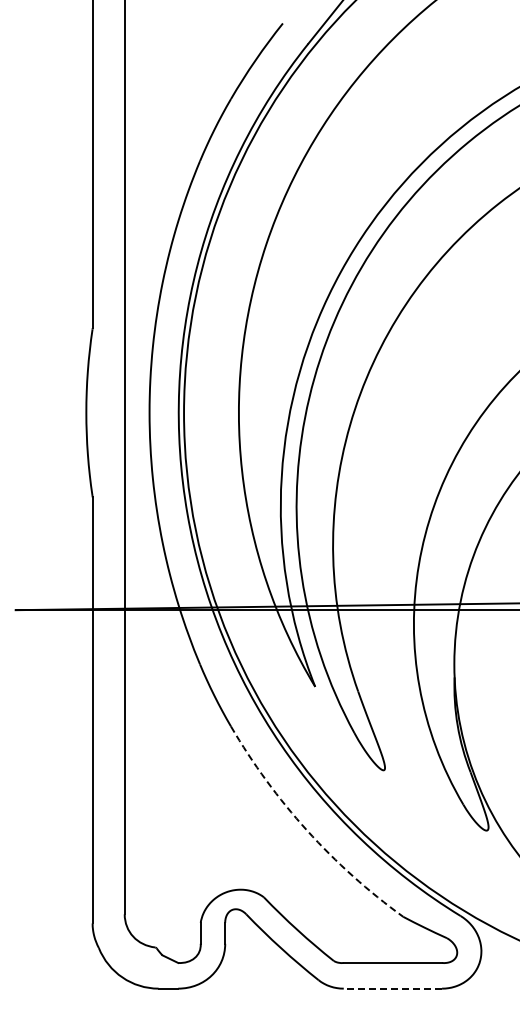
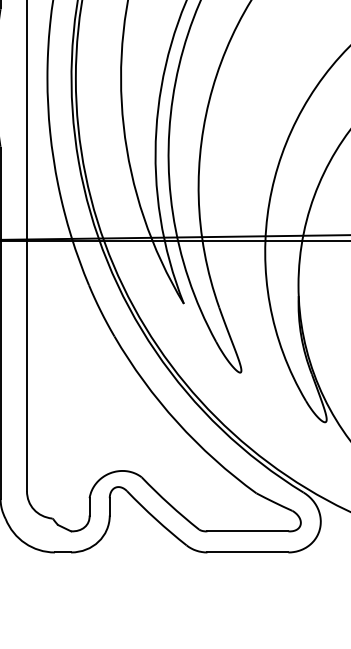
arc: (307, 830) -> (177, 422), dashed -> solid
line: (392, 988) -> (247, 552), dashed -> solid

